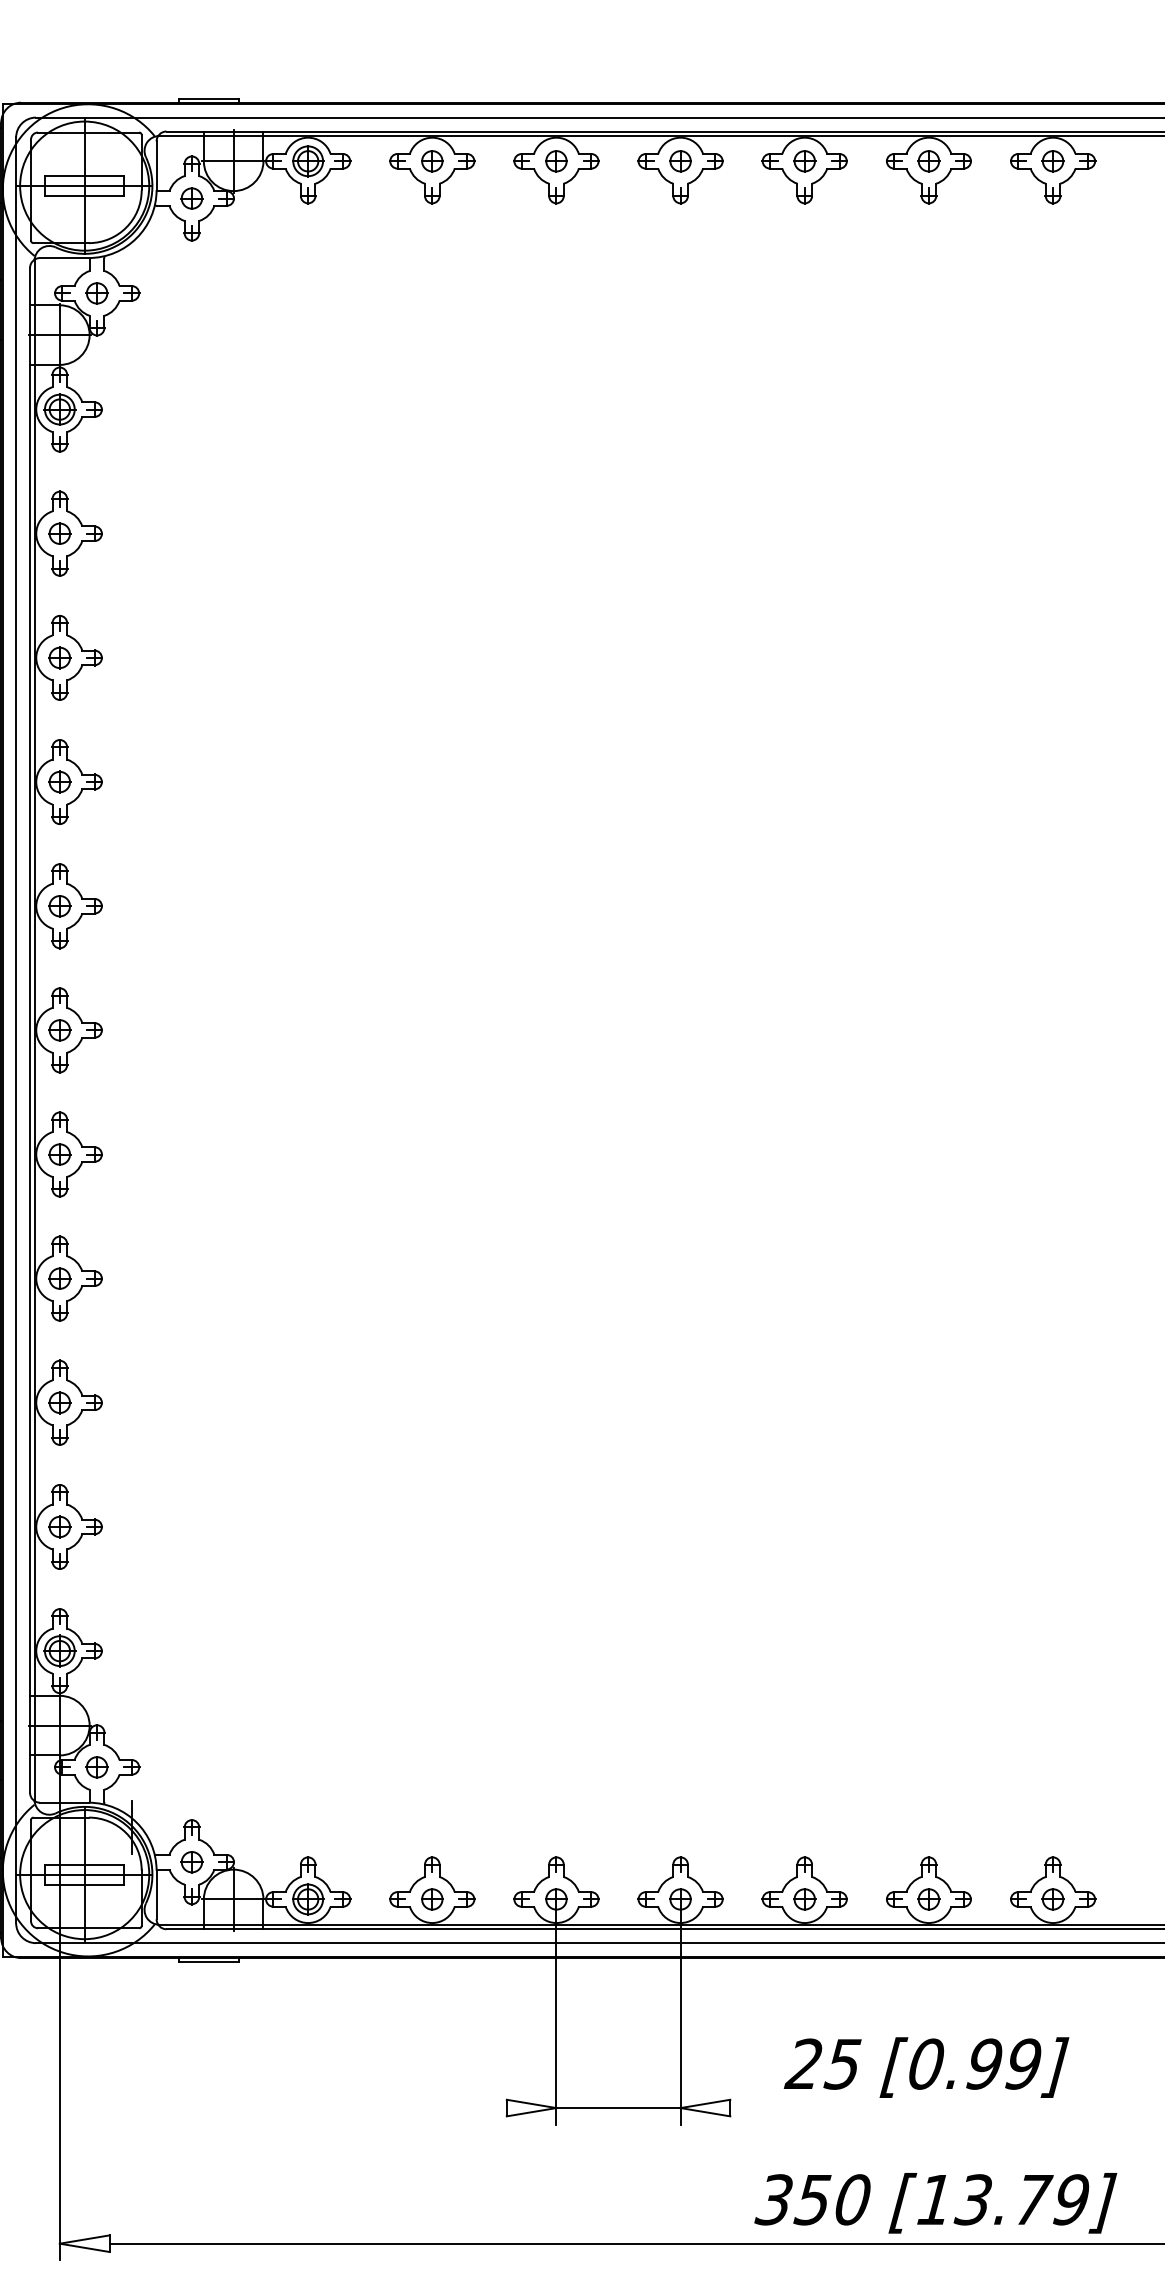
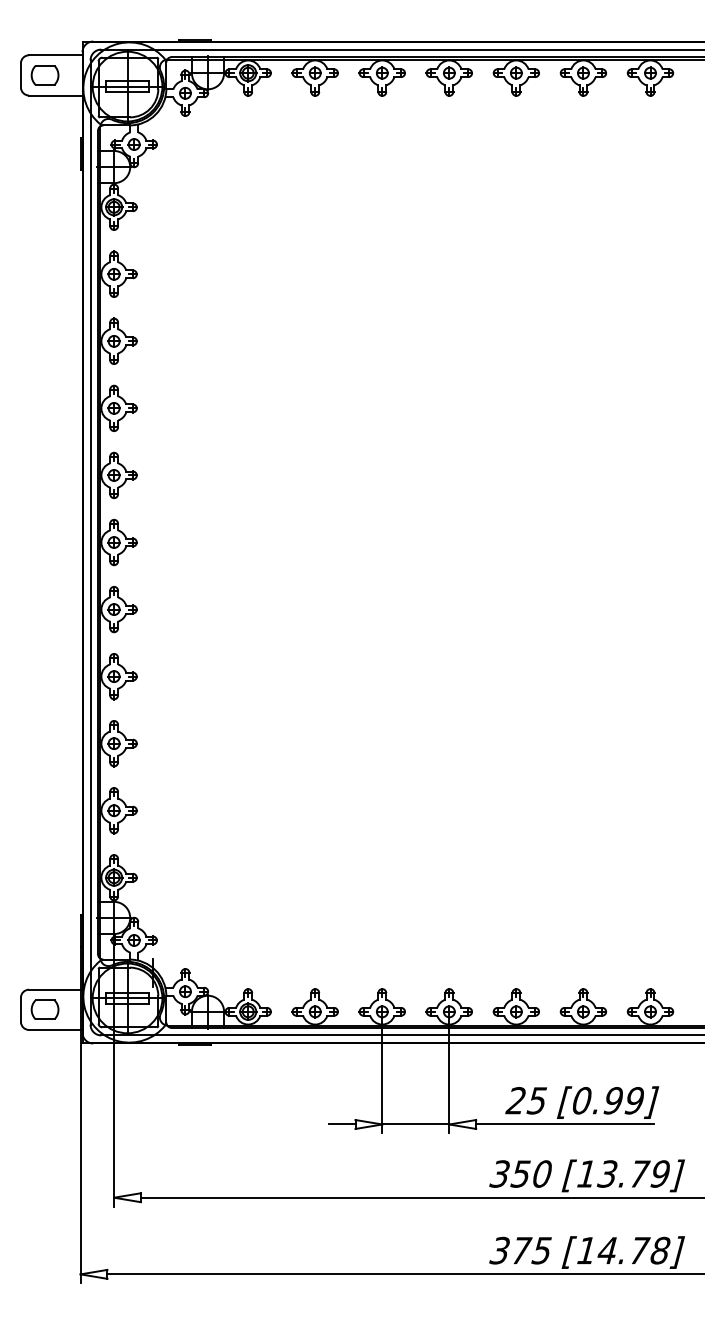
line: (480, 2108) -> (341, 1124), added
line: (895, 2108) -> (565, 1124), added

